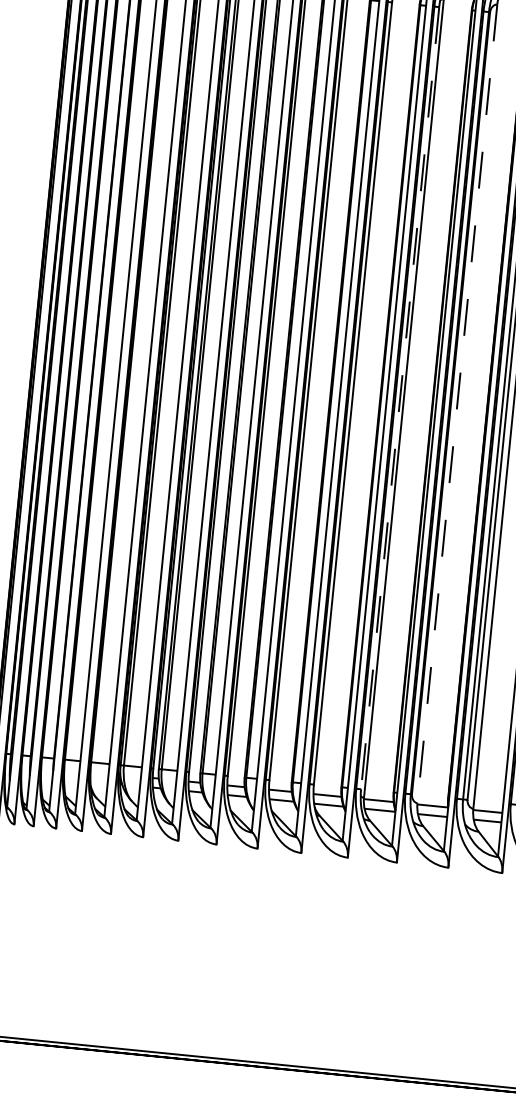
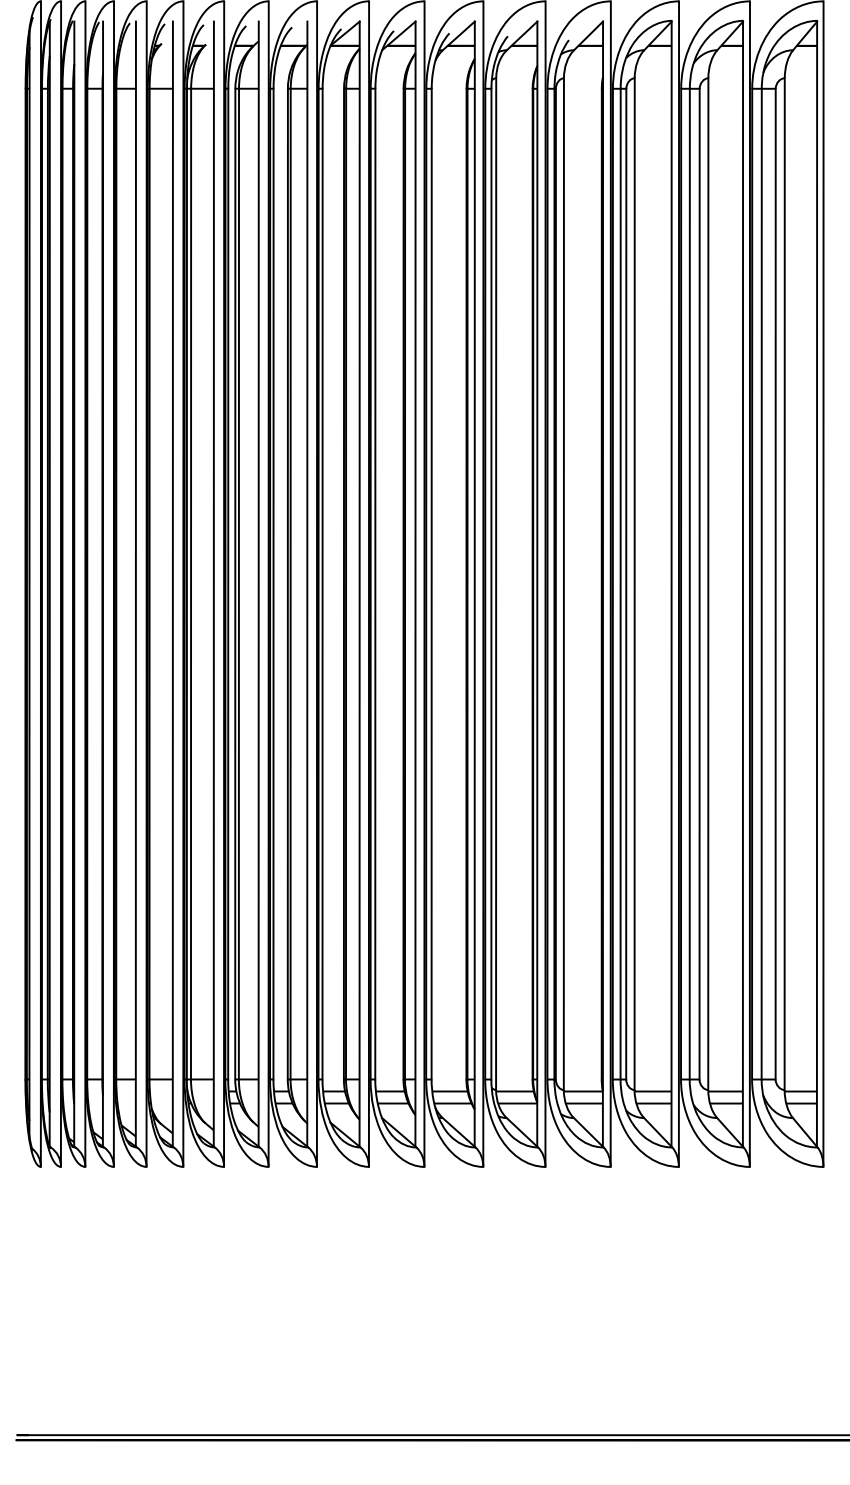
line: (400, 398) -> (491, 584), dashed -> solid
line: (457, 404) -> (563, 584), dashed -> solid

